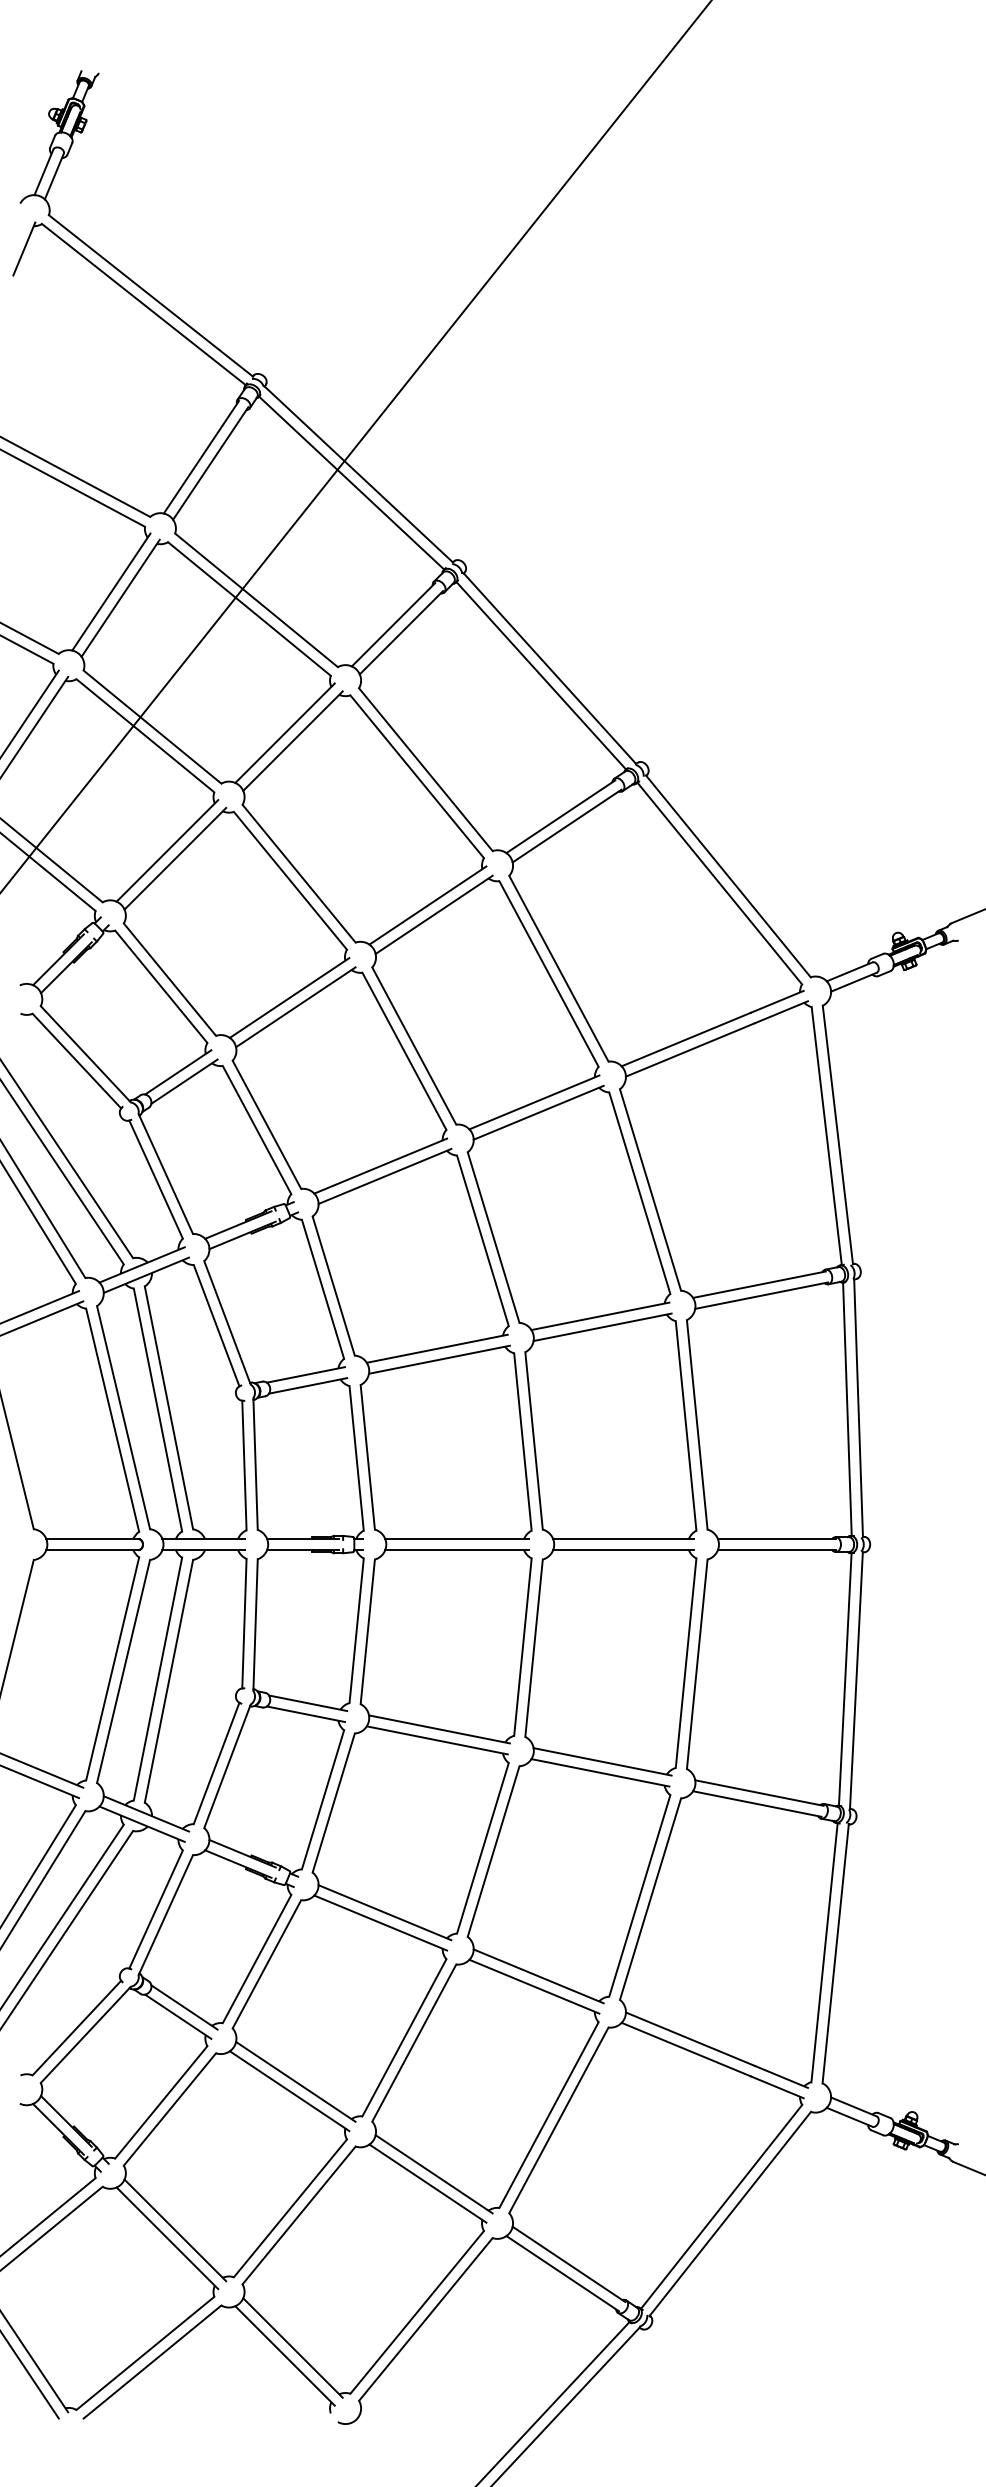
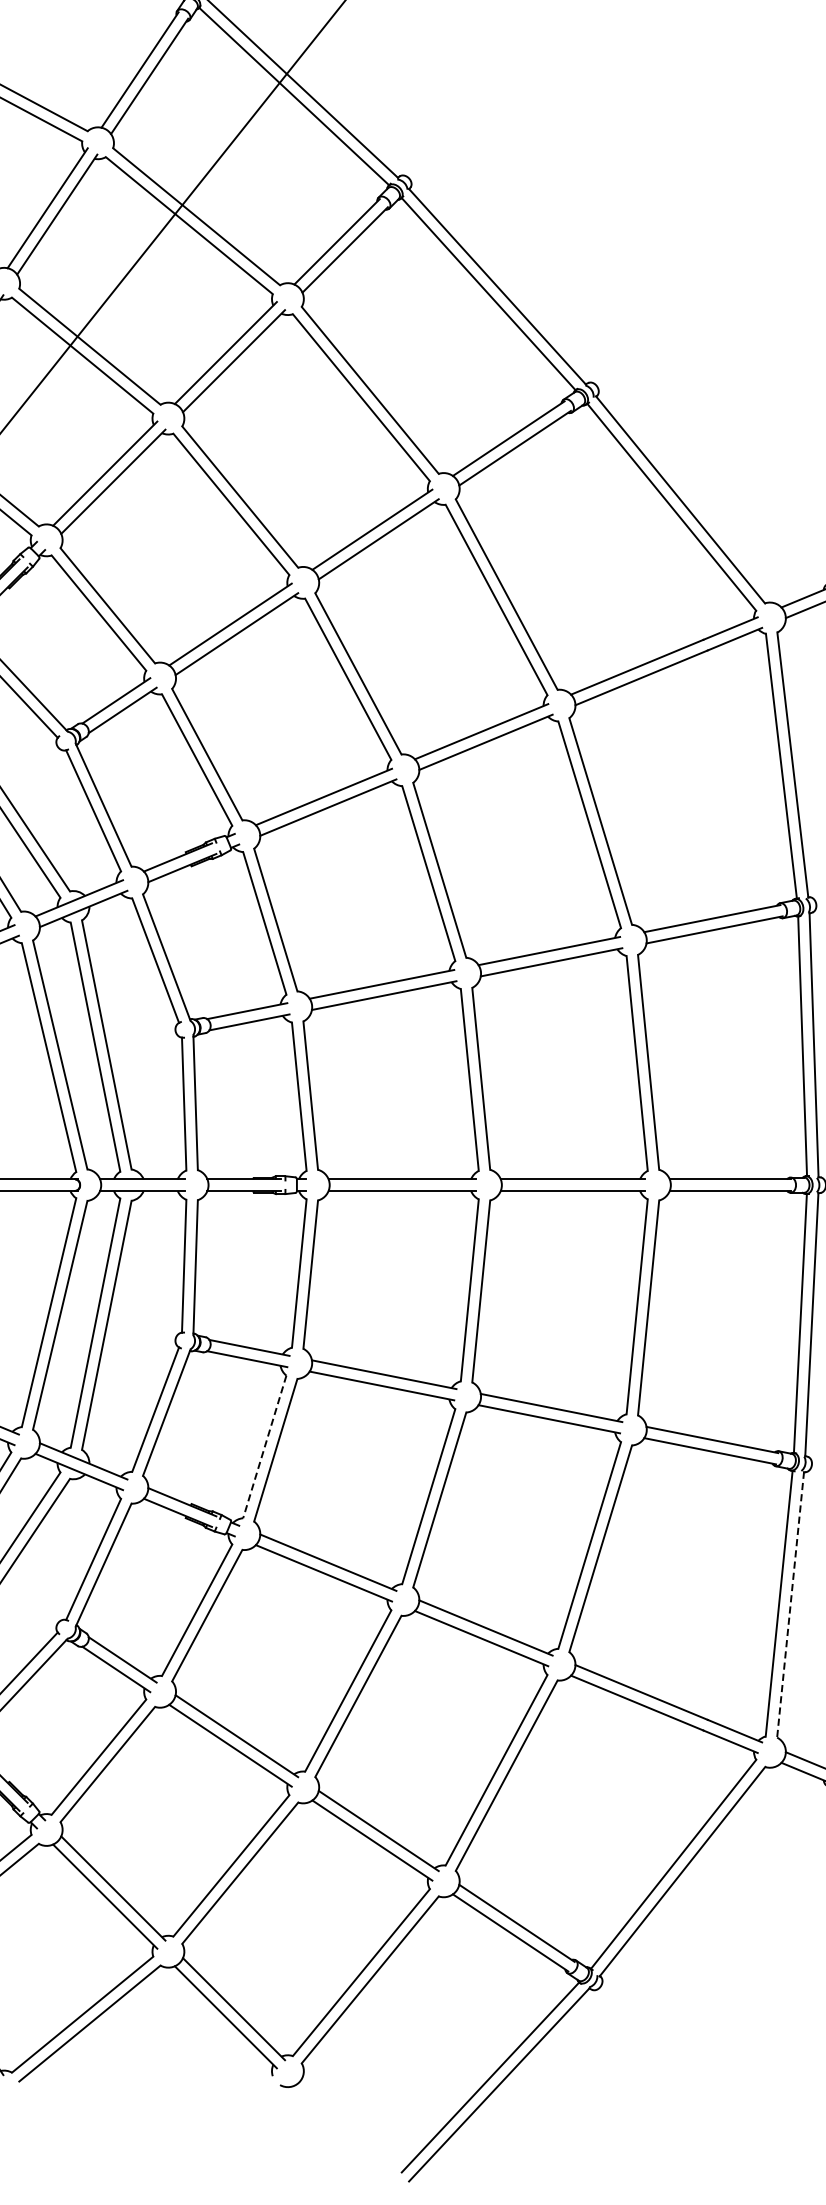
line: (323, 1799) -> (265, 1446), solid -> dashed
line: (835, 1954) -> (790, 1605), solid -> dashed

